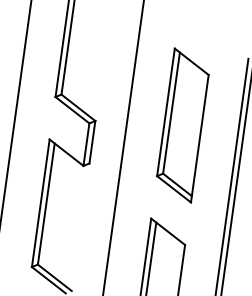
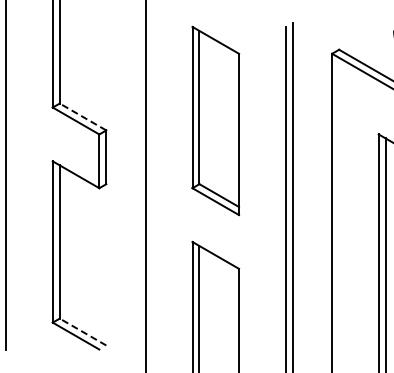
line: (78, 107) -> (83, 116), solid -> dashed
line: (55, 278) -> (83, 332), solid -> dashed

